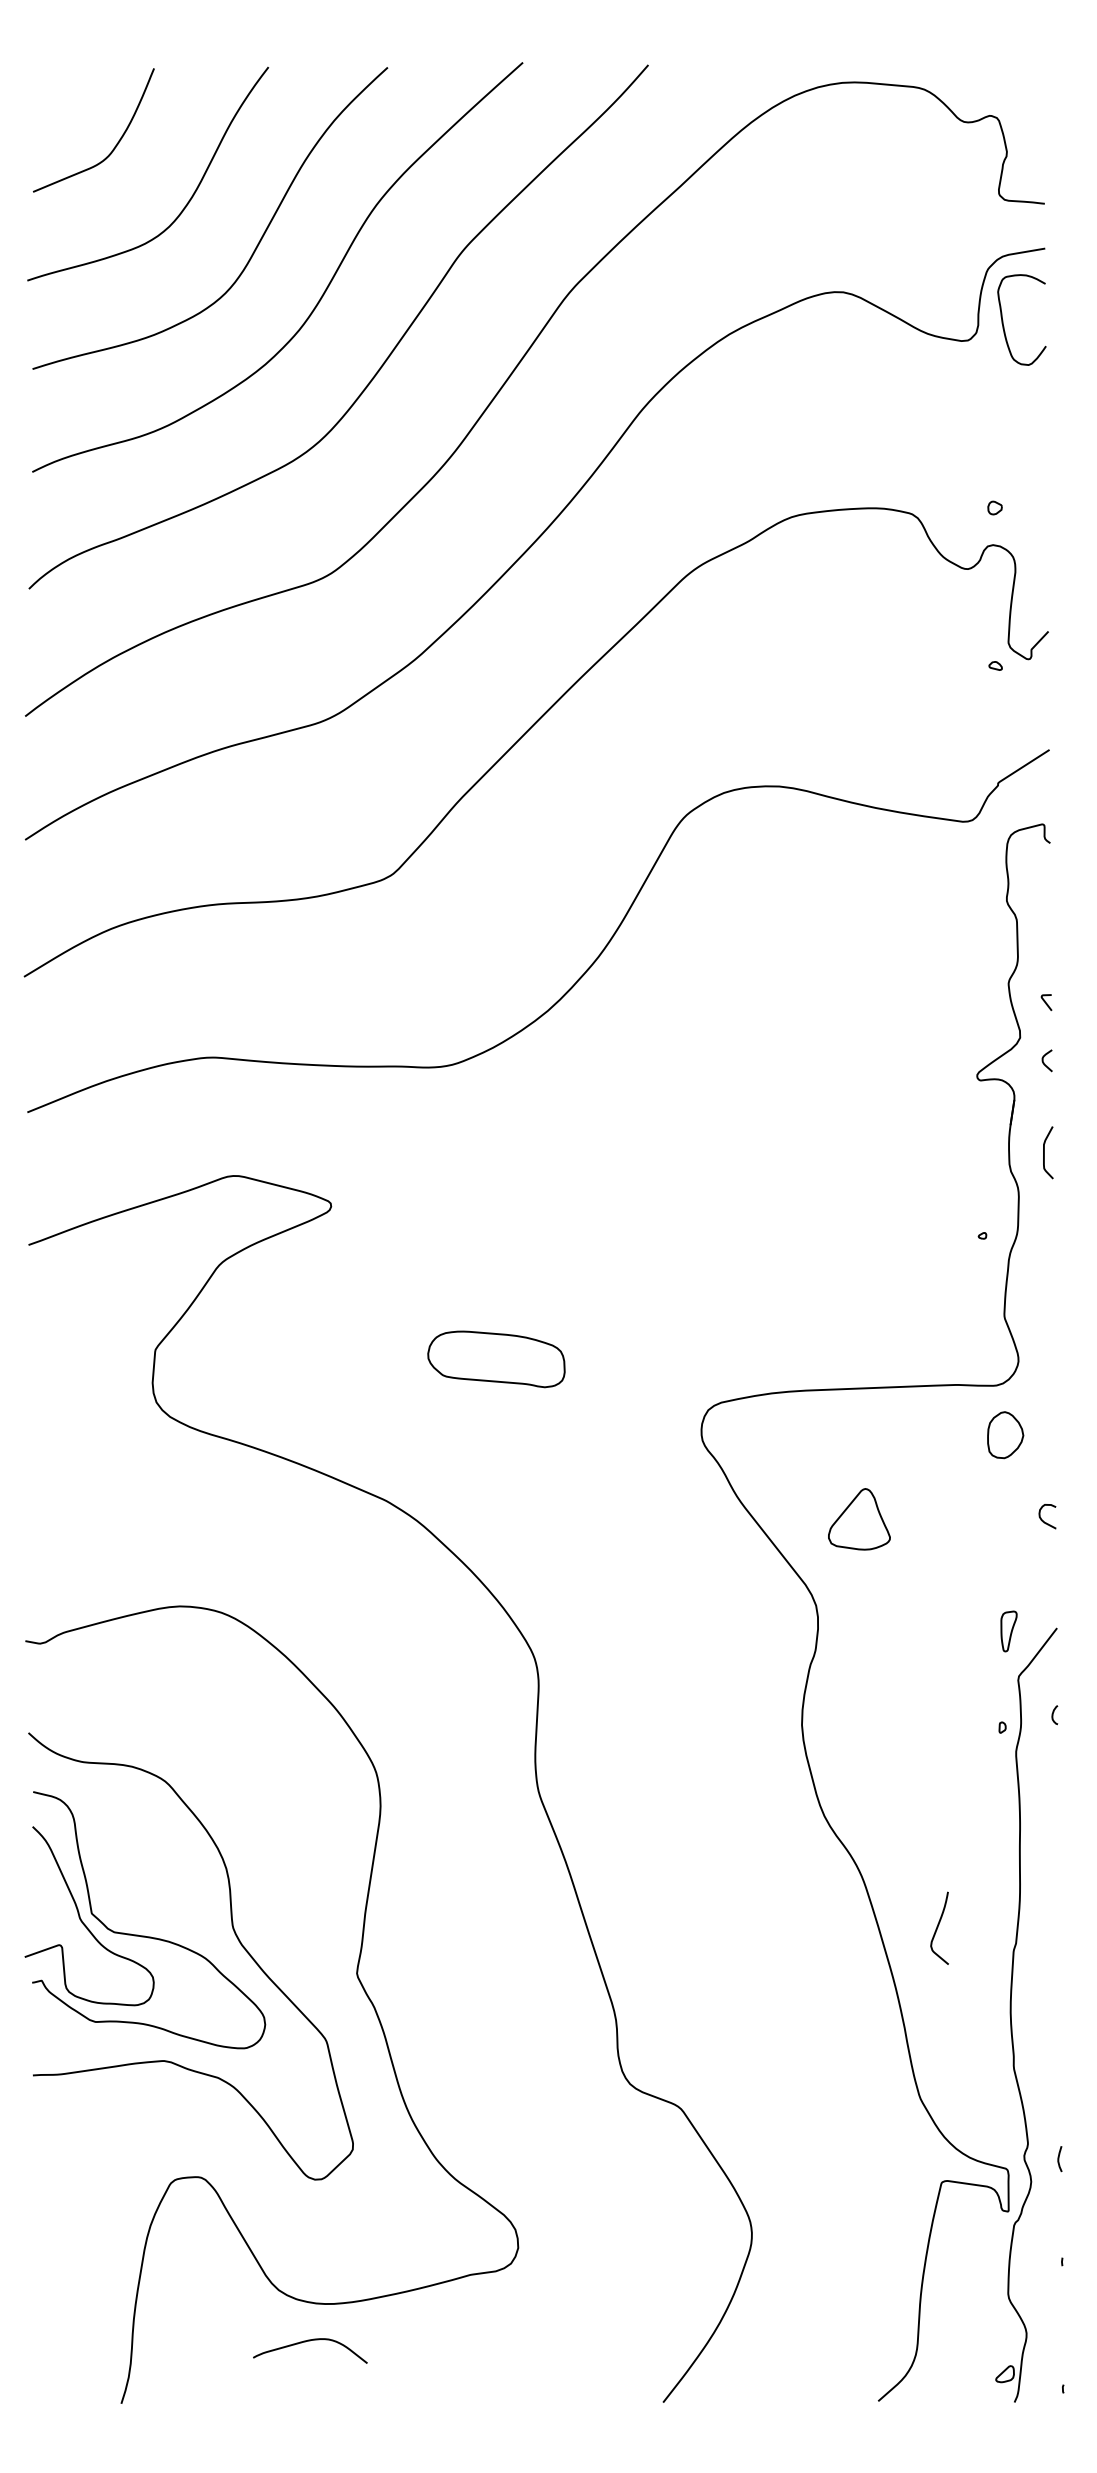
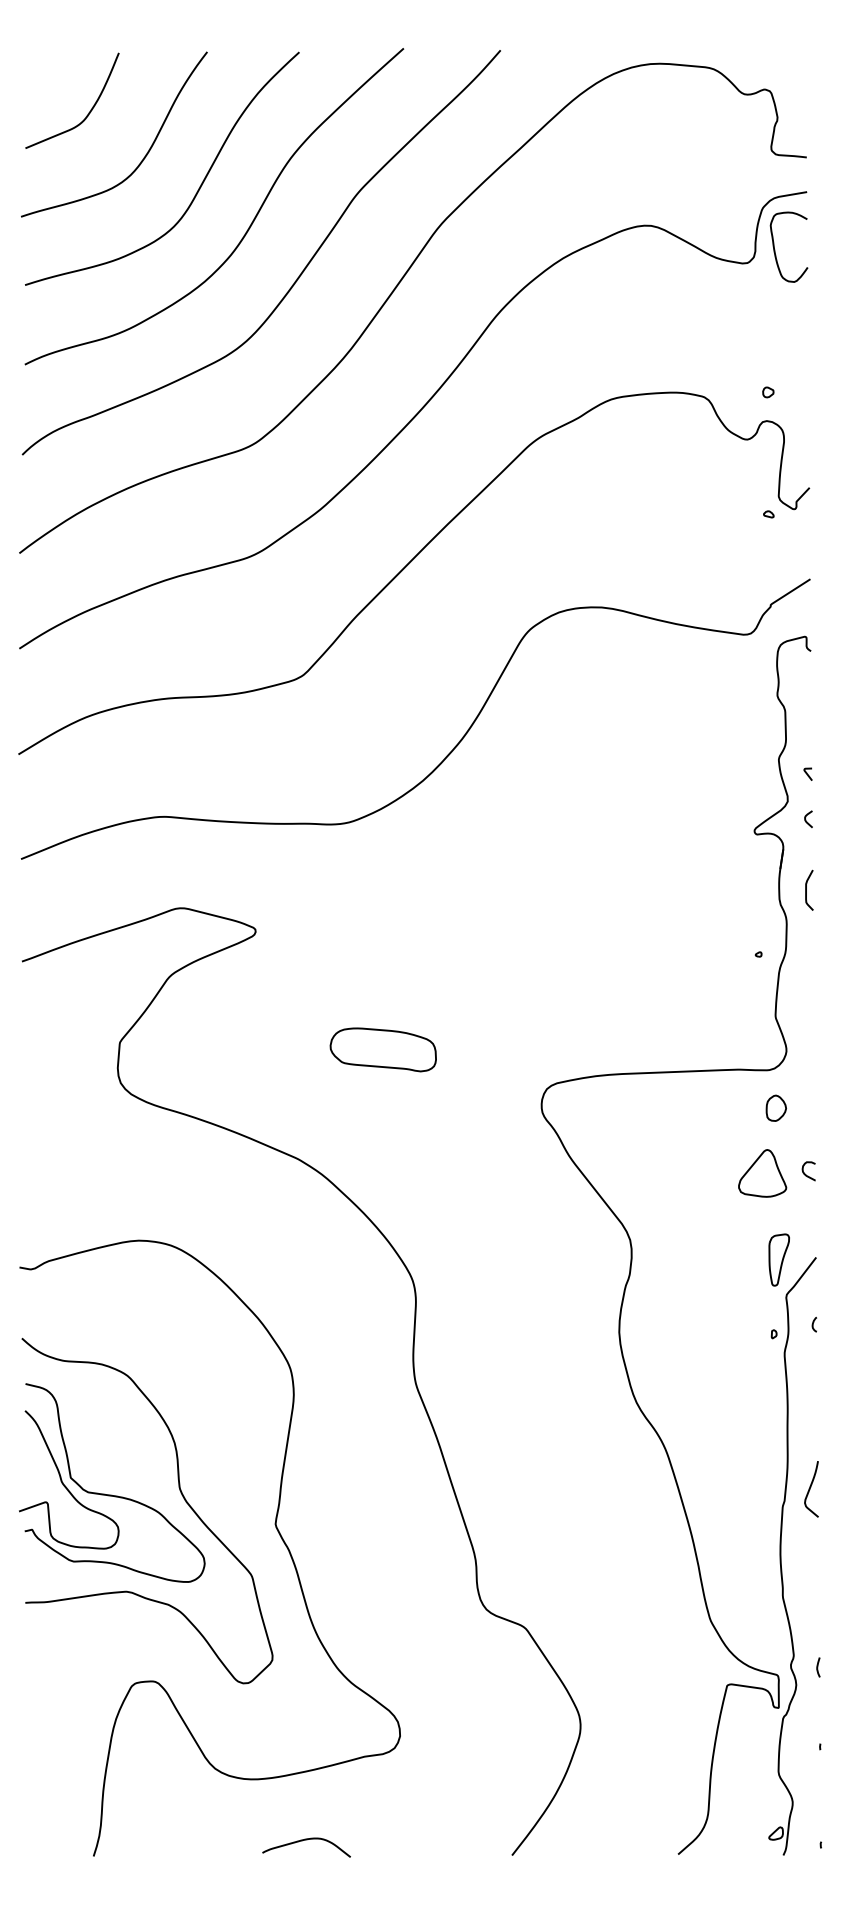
part: (1004, 1433) -> (775, 1107), size x0.71
part: (859, 1519) -> (762, 1173), moved
part: (1008, 1630) -> (778, 1259), size x1.67
curve: (938, 1928) -> (810, 1489), moved
curve: (310, 2341) -> (306, 1840), moved

